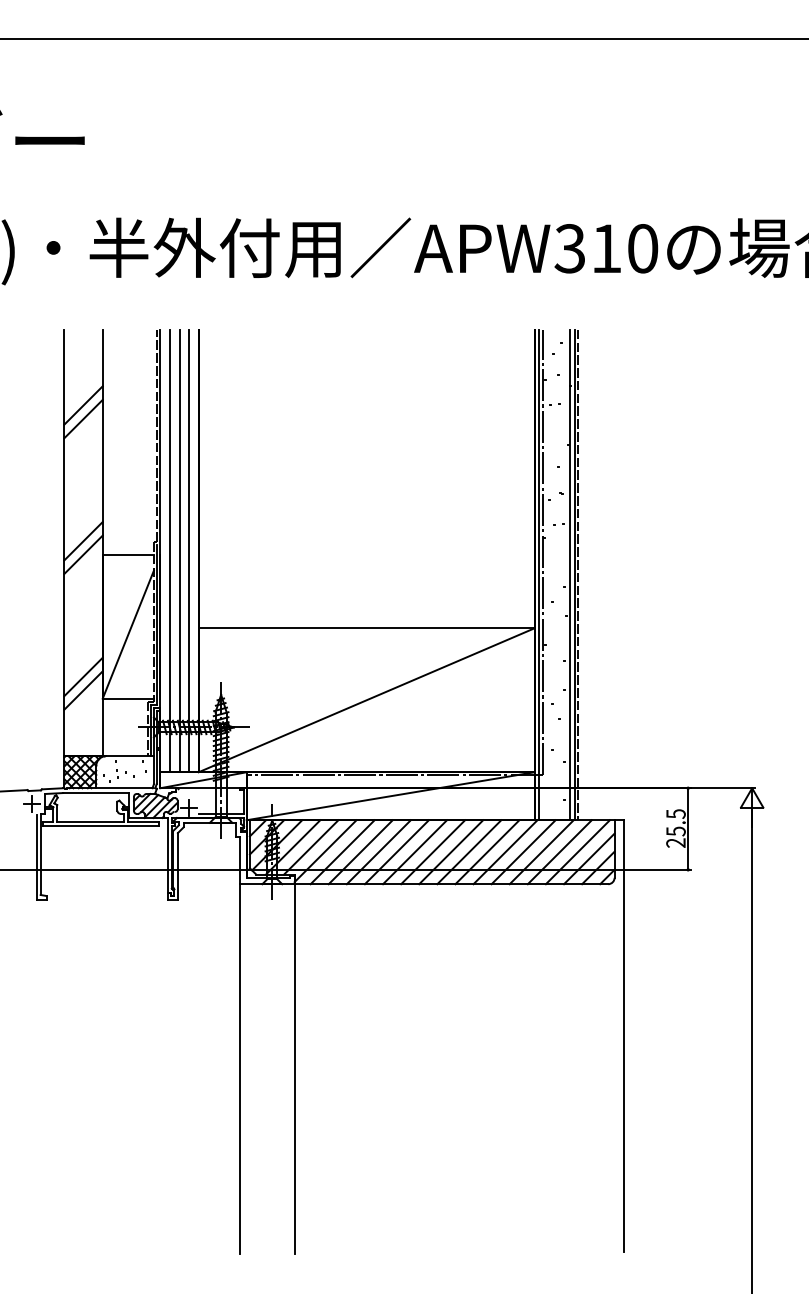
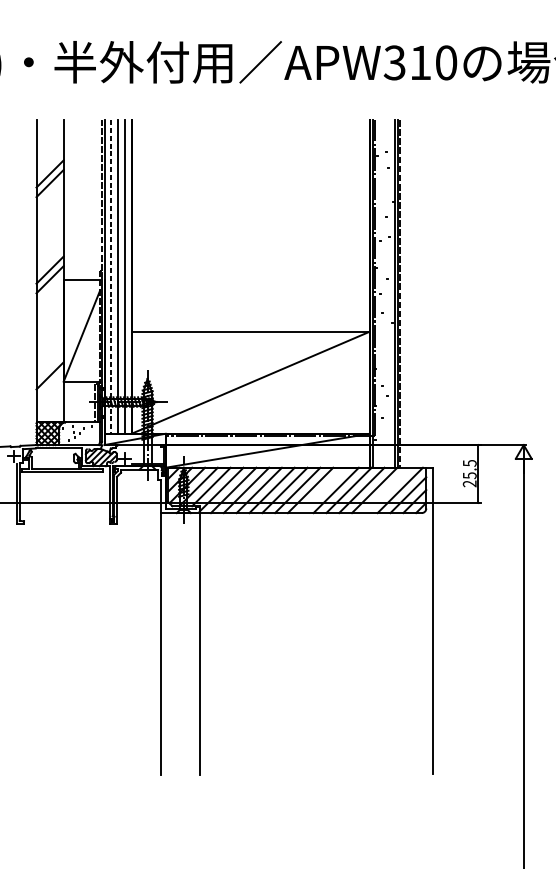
line: (169, 551) -> (111, 277), solid -> dashed
line: (83, 676) -> (50, 365), removed
line: (469, 852) -> (323, 490), removed
line: (559, 852) -> (387, 490), removed

